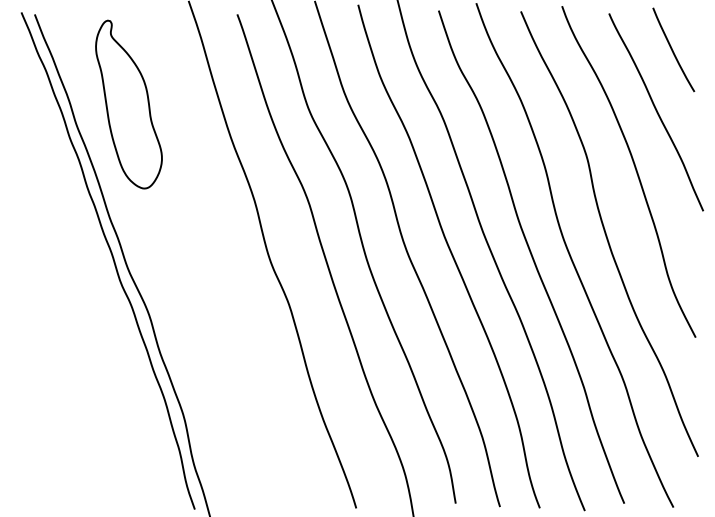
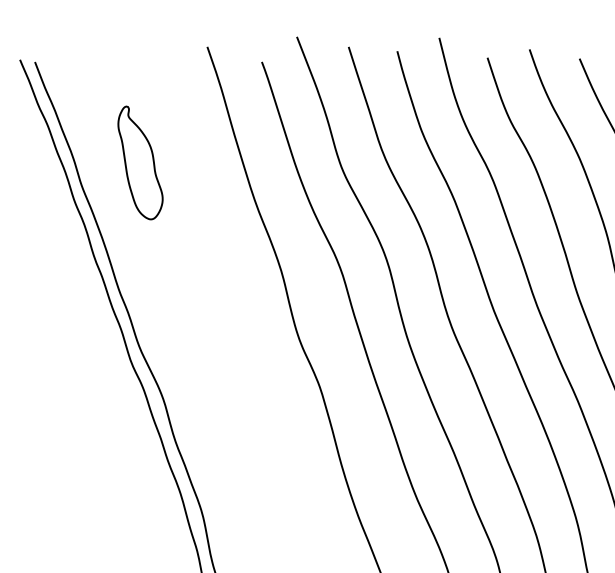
part: (128, 104) -> (139, 162), size x0.6

